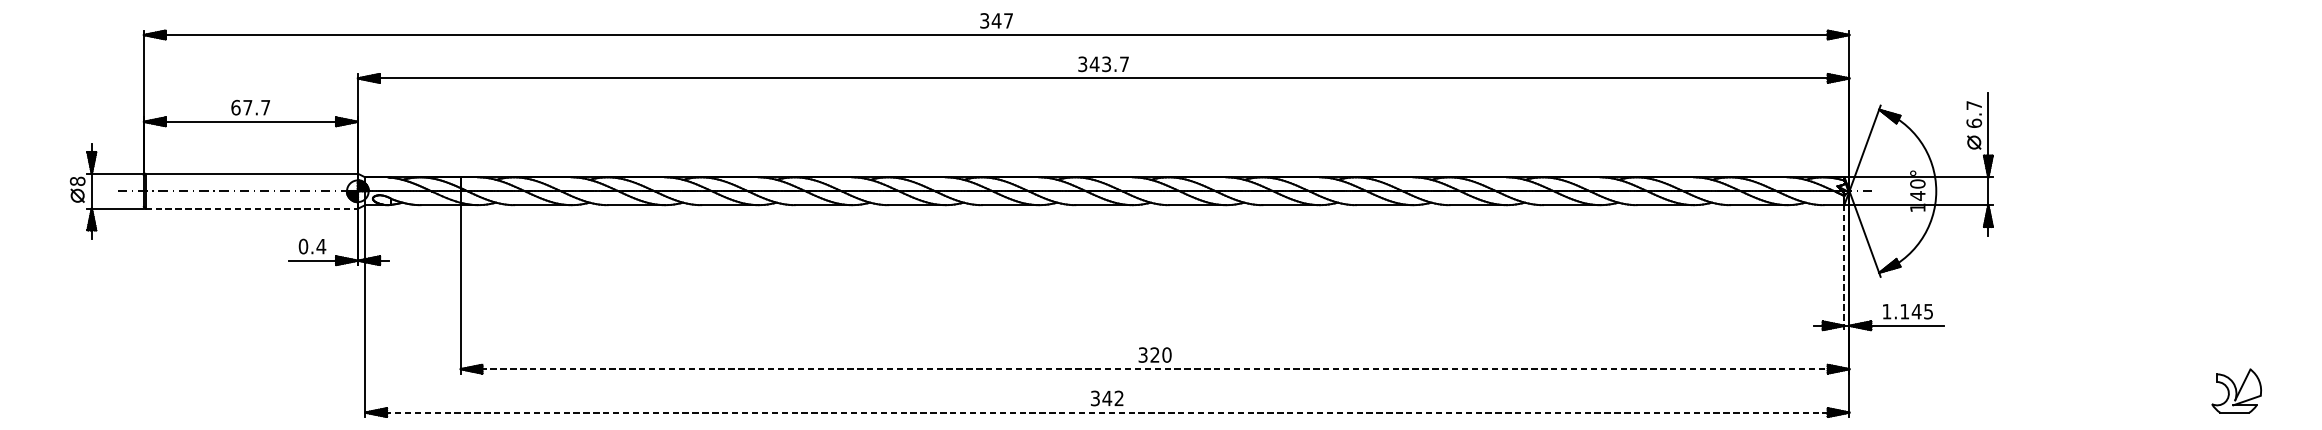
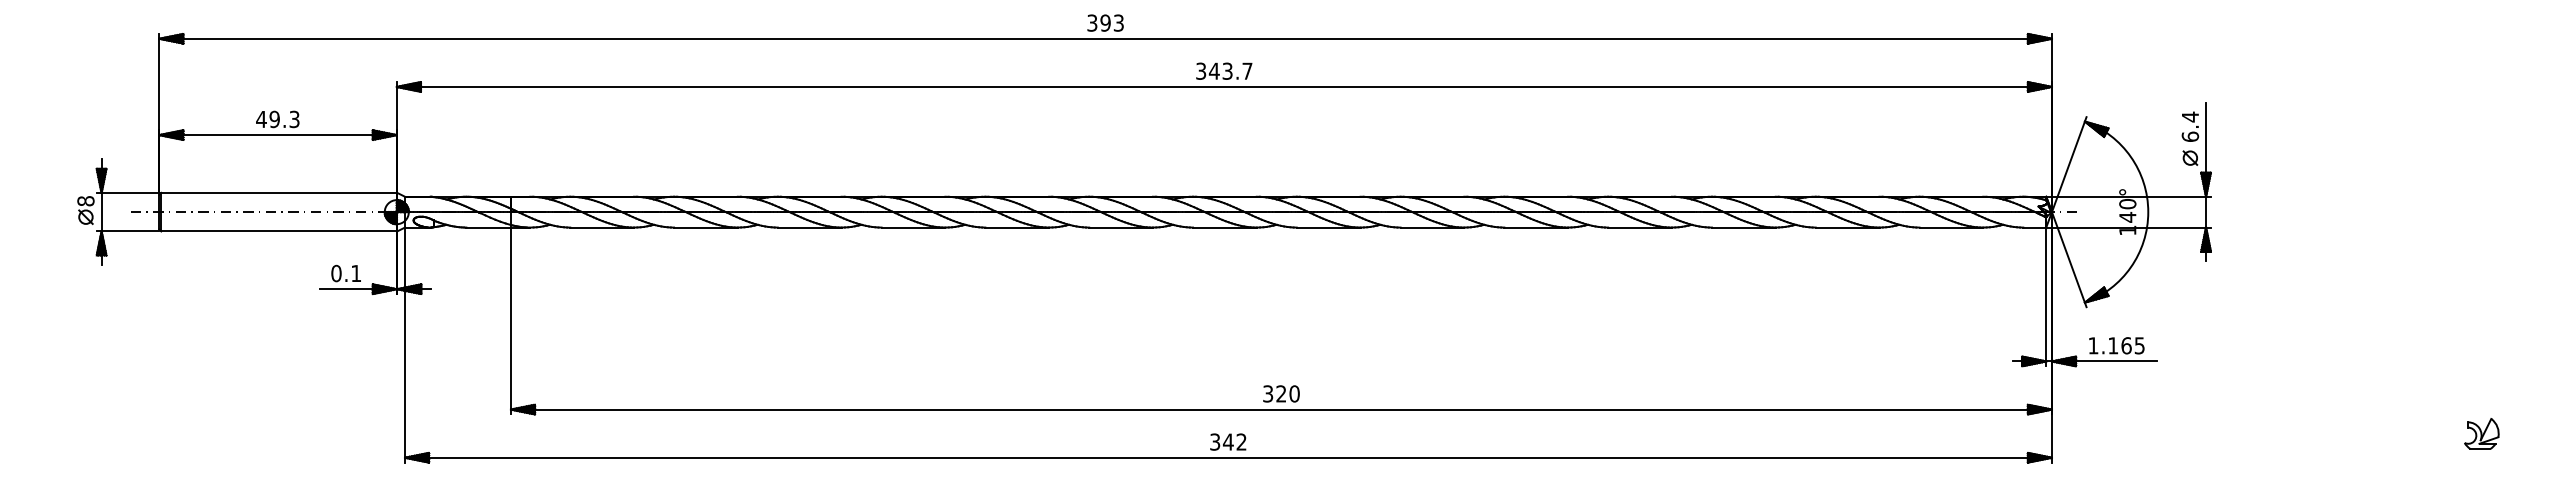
text: (1001, 20) -> (1111, 22), 347 -> 393
text: (1974, 105) -> (2190, 116), 6.7 -> 6.4
text: (250, 107) -> (277, 119), 67.7 -> 49.3
line: (252, 208) -> (279, 231), dashed -> solid
text: (320, 246) -> (355, 273), 0.4 -> 0.1
line: (1844, 268) -> (2046, 297), dashed -> solid
text: (1916, 311) -> (2126, 345), 1.145 -> 1.165
line: (1155, 369) -> (1281, 409), dashed -> solid
part: (2236, 390) -> (2481, 433), size x0.62
line: (1107, 412) -> (1228, 457), dashed -> solid

